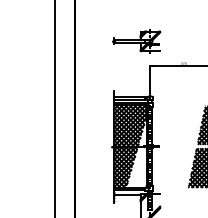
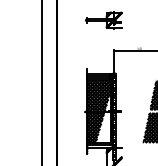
part: (136, 41) -> (103, 20), moved

